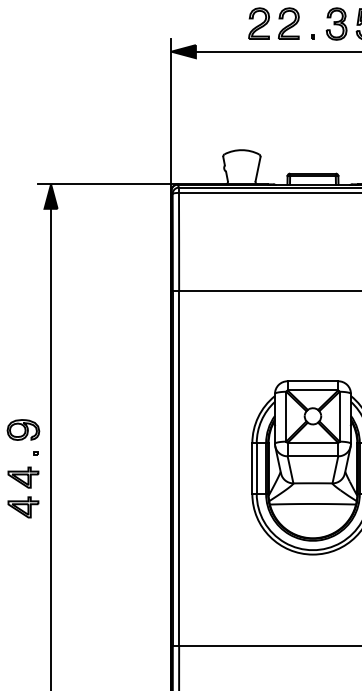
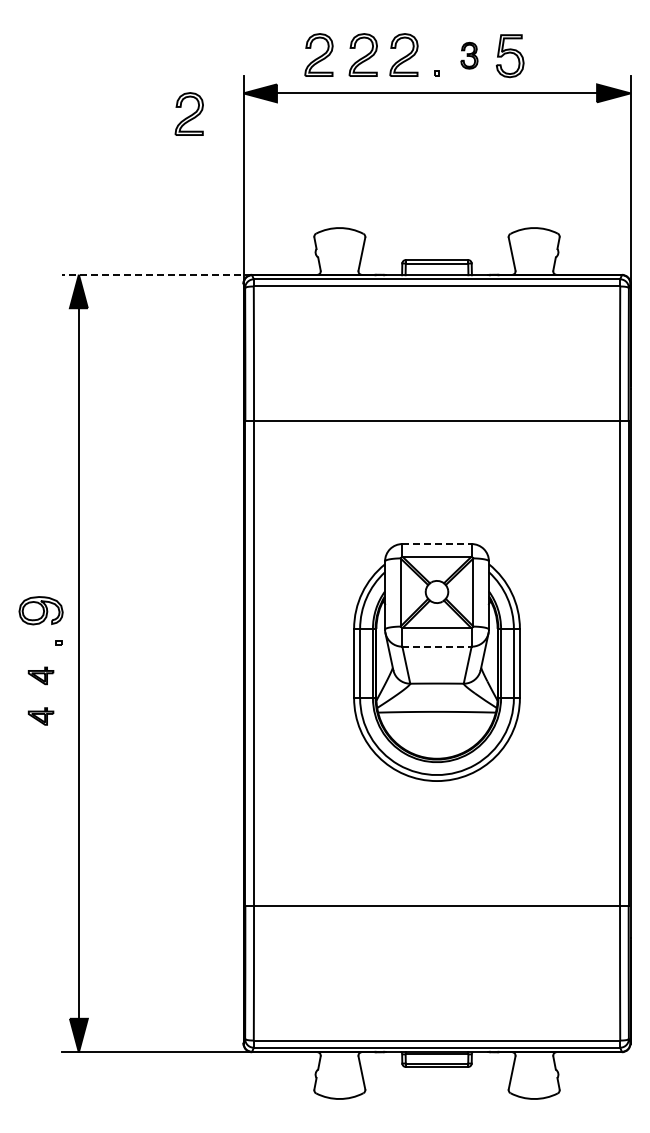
part: (226, 23) -> (318, 54), added
part: (336, 23) -> (469, 55), size x0.6
part: (131, 66) -> (188, 113), added
line: (107, 184) -> (156, 274), solid -> dashed
line: (313, 381) -> (437, 544), solid -> dashed
line: (313, 456) -> (437, 646), solid -> dashed
part: (23, 477) -> (40, 675), size x0.6
part: (23, 507) -> (40, 716), size x0.6

